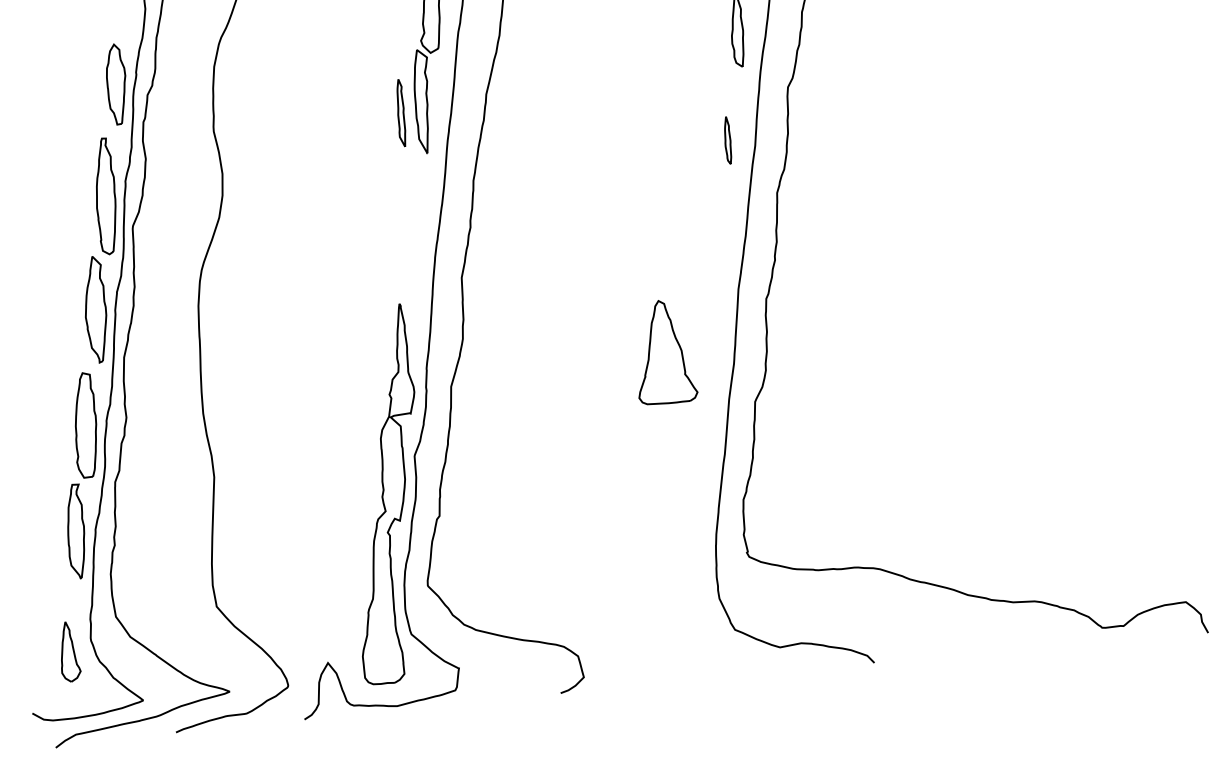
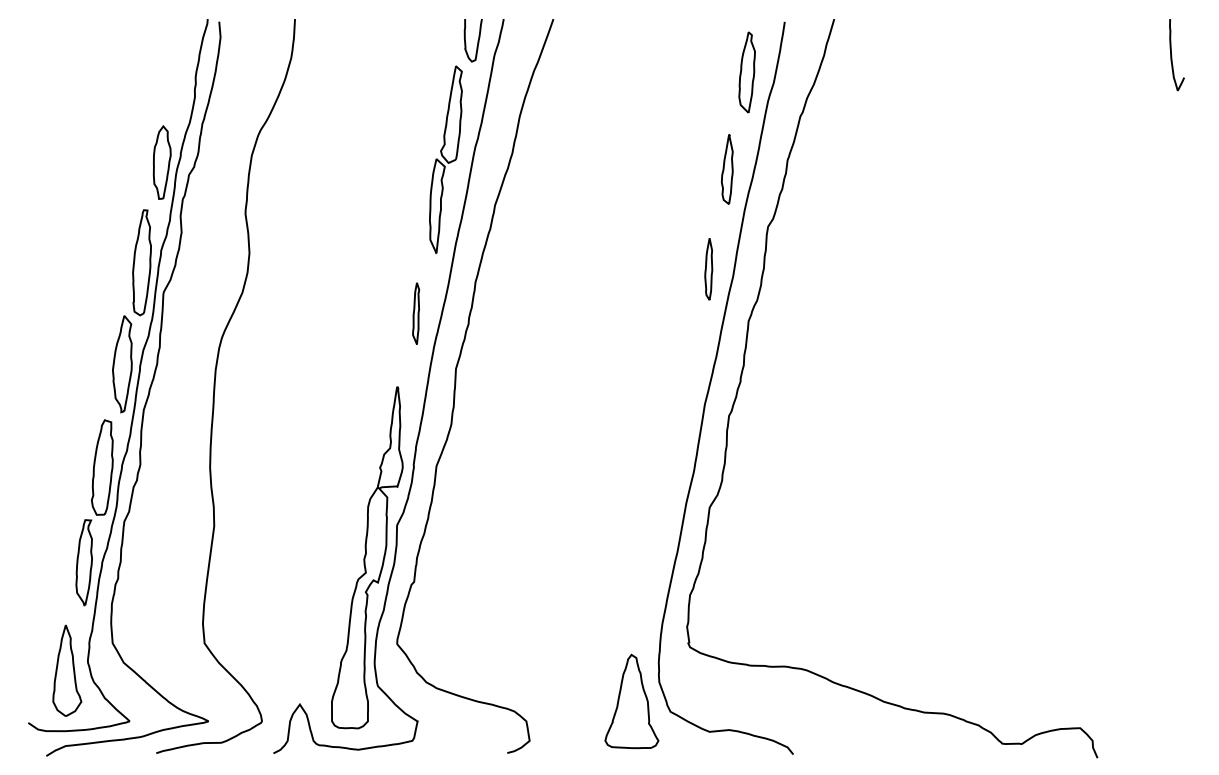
part: (401, 112) -> (416, 313), moved
part: (727, 140) -> (708, 269), size x1.43
part: (663, 352) -> (631, 701), moved
part: (69, 651) -> (67, 670), size x1.67

